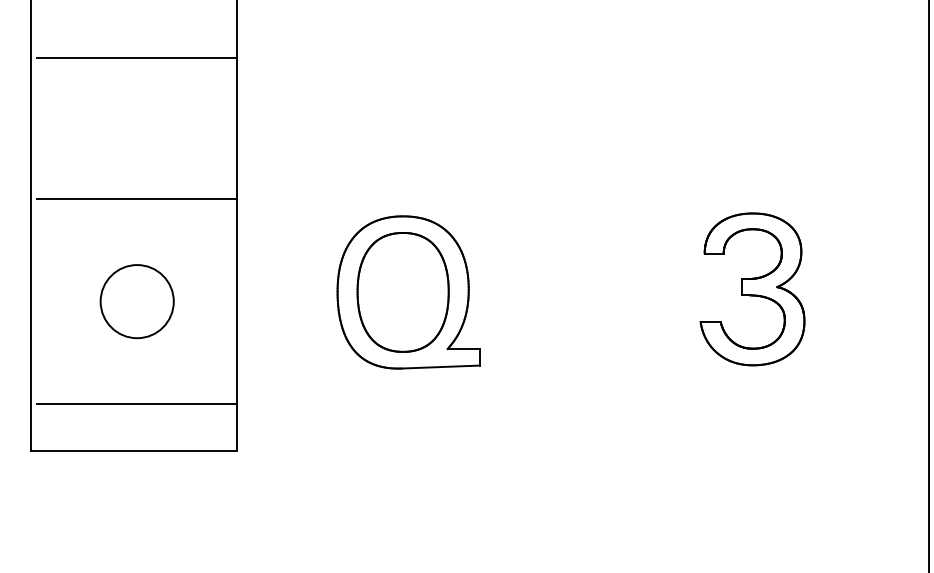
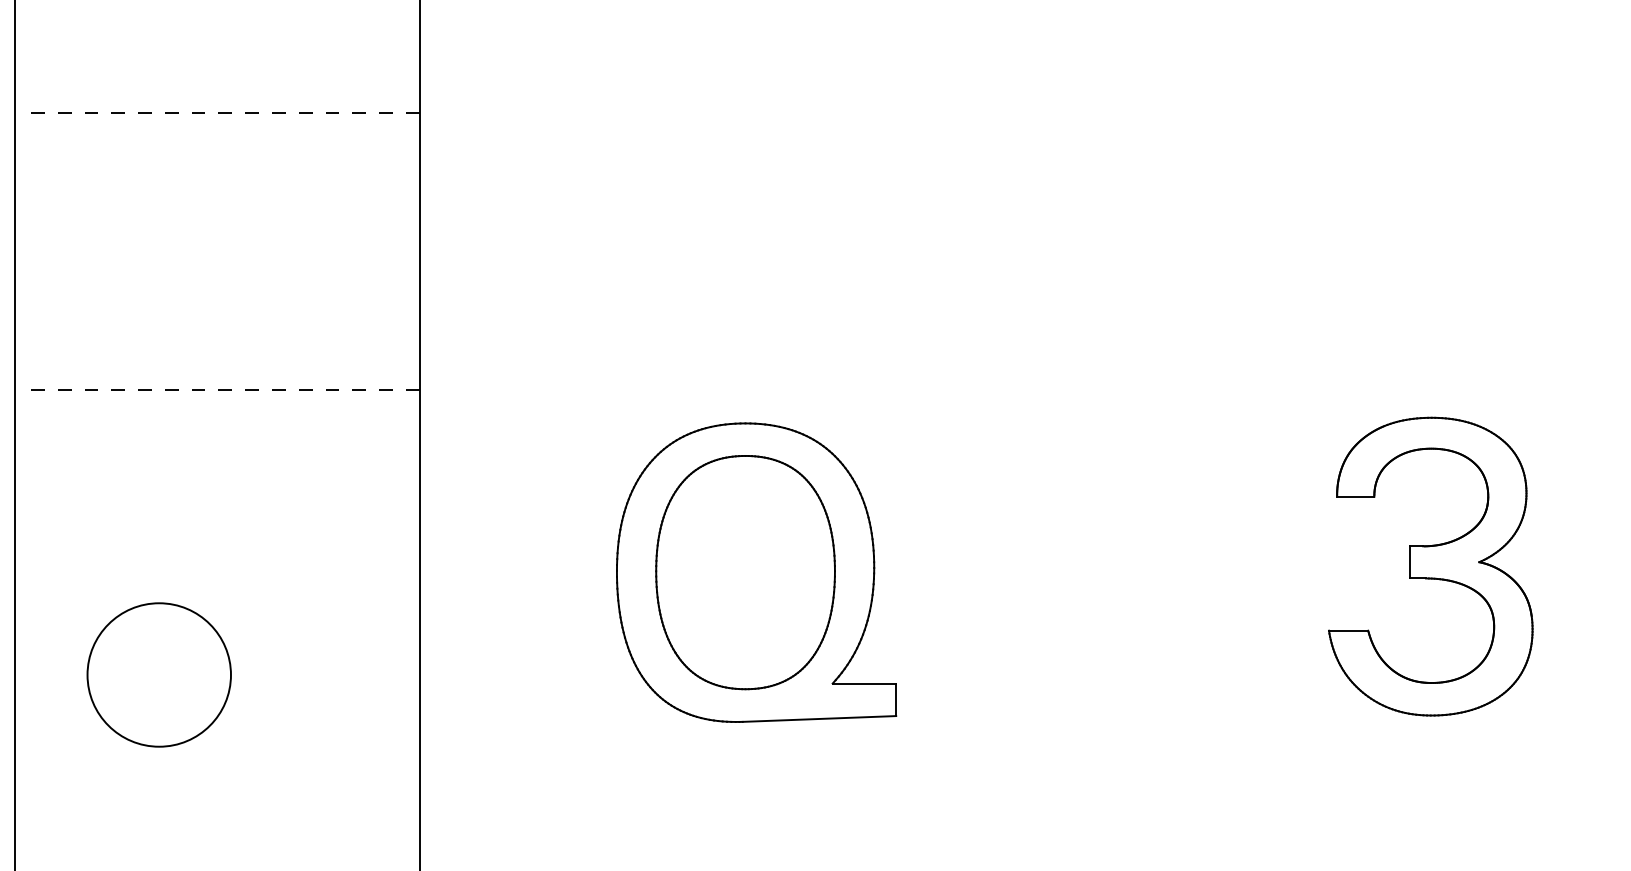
line: (137, 58) -> (224, 113), solid -> dashed
line: (137, 199) -> (224, 390), solid -> dashed
circle: (136, 301) -> (157, 674), moved
line: (136, 403) -> (222, 790), removed

